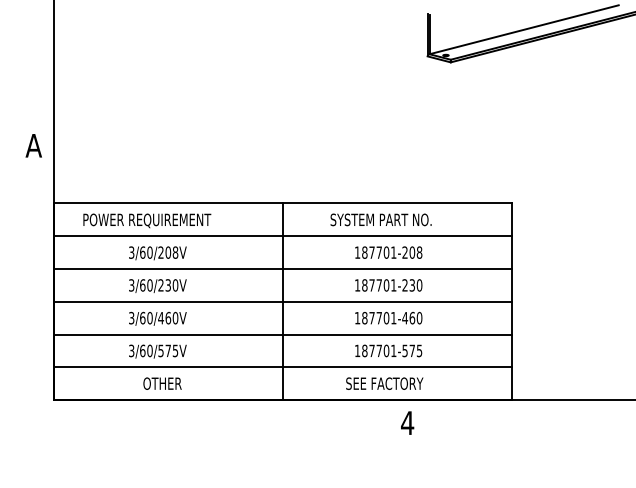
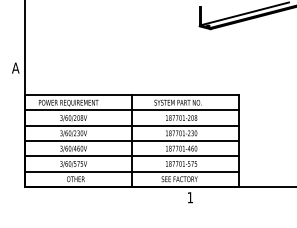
text: (407, 422) -> (190, 197), 4 -> 1

